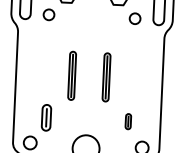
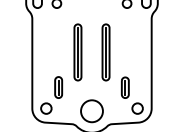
part: (71, 75) -> (77, 52), size x1.43
part: (105, 77) -> (105, 52), size x1.43
part: (128, 121) -> (125, 87), size x1.67

